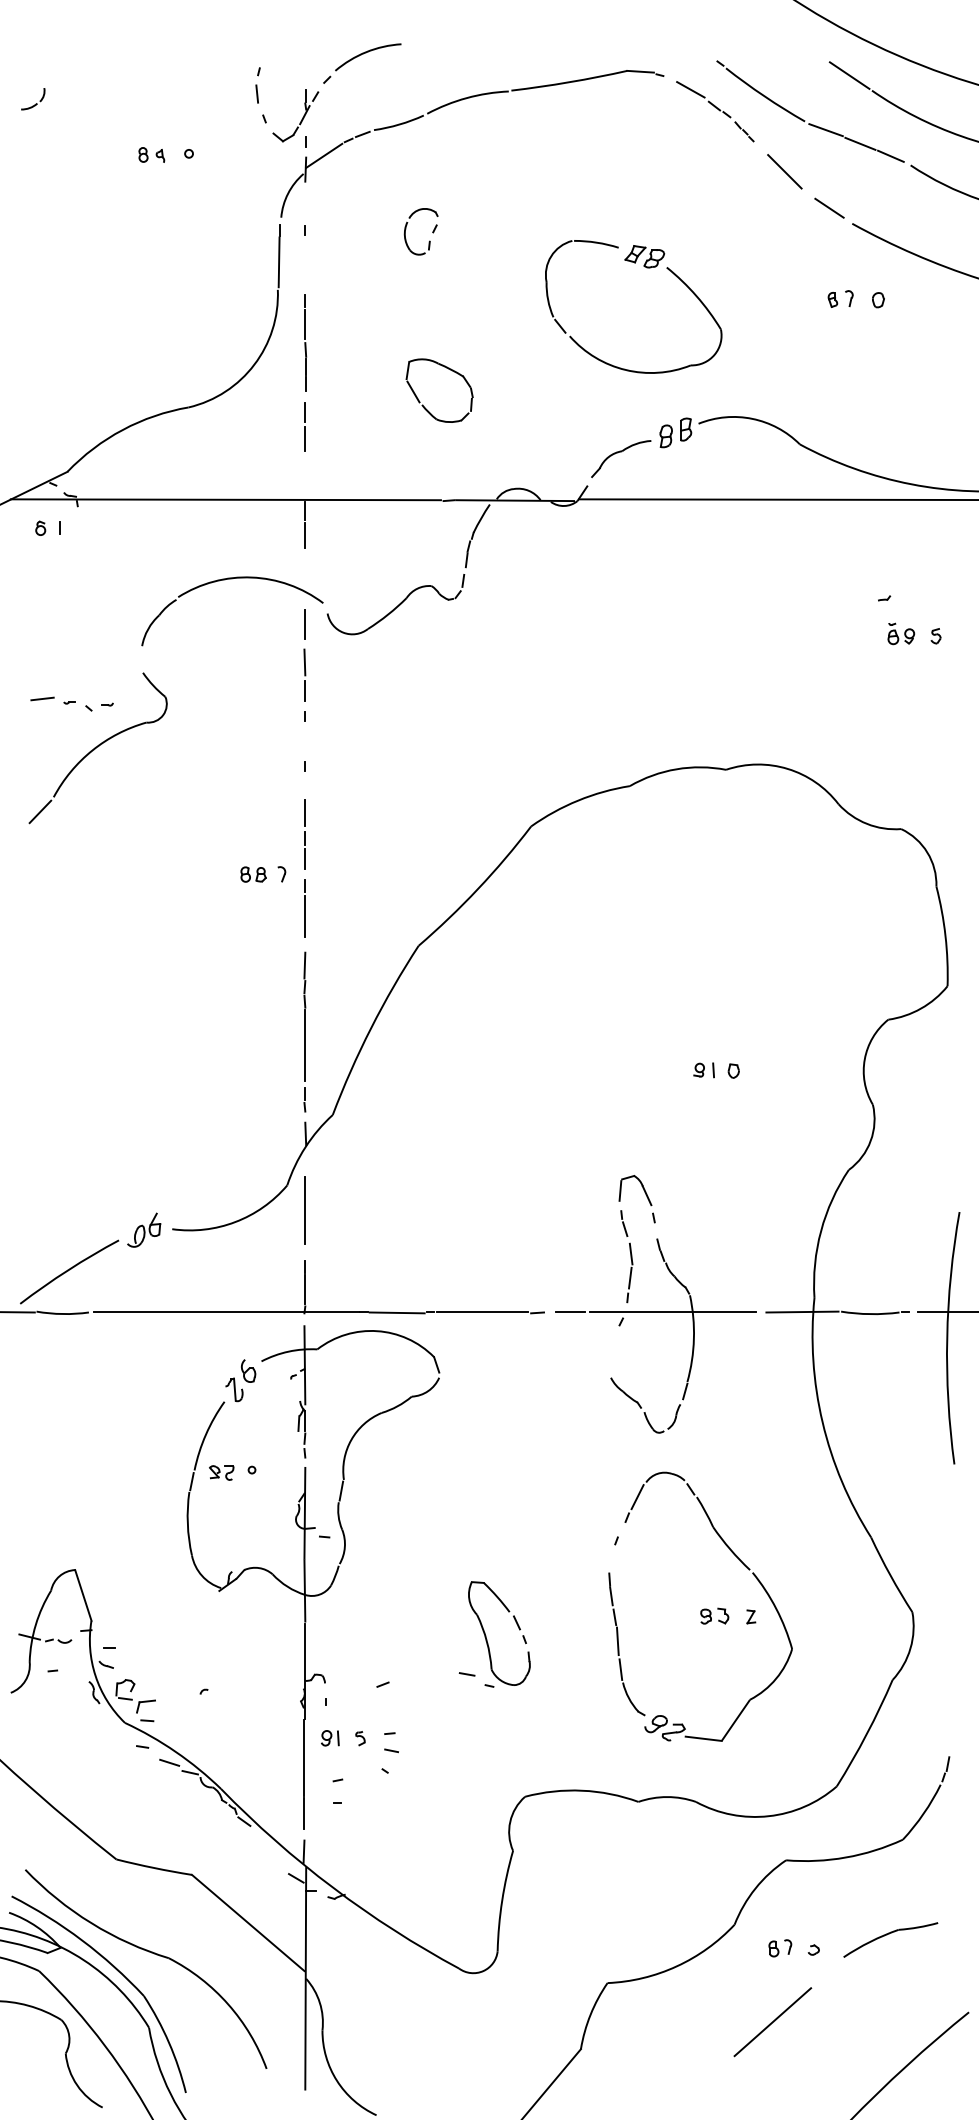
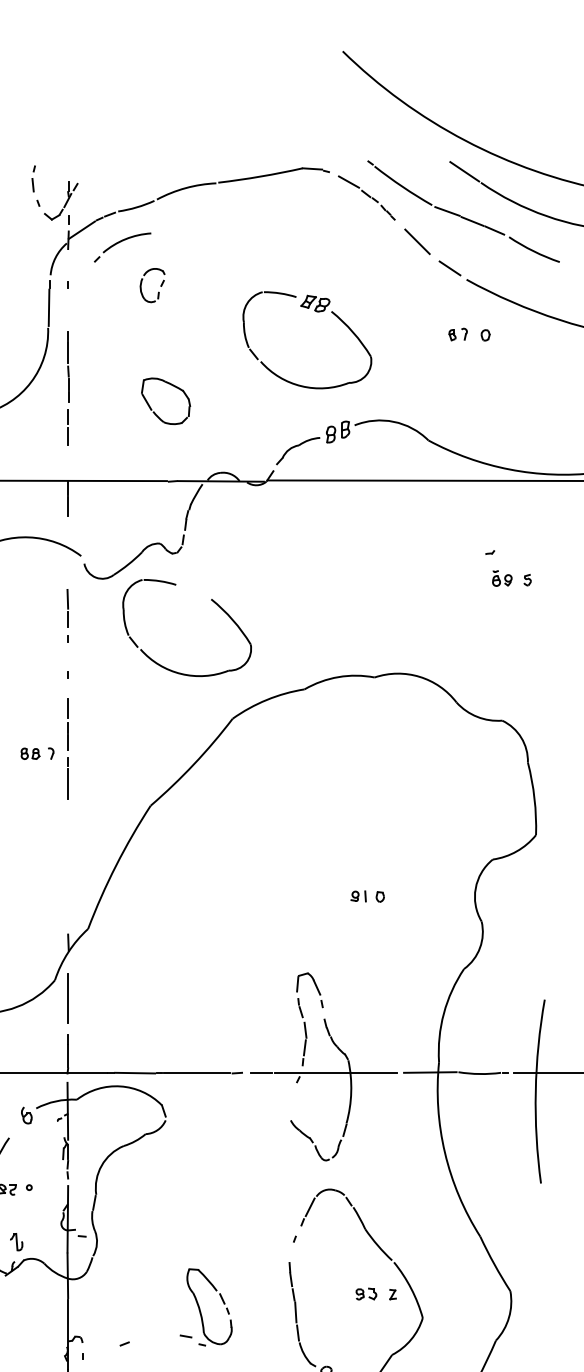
part: (359, 56) -> (120, 242), moved
line: (305, 624) -> (68, 571), removed
part: (503, 665) -> (212, 601), added
part: (304, 1031) -> (67, 868), removed
part: (234, 1389) -> (16, 1241), moved

